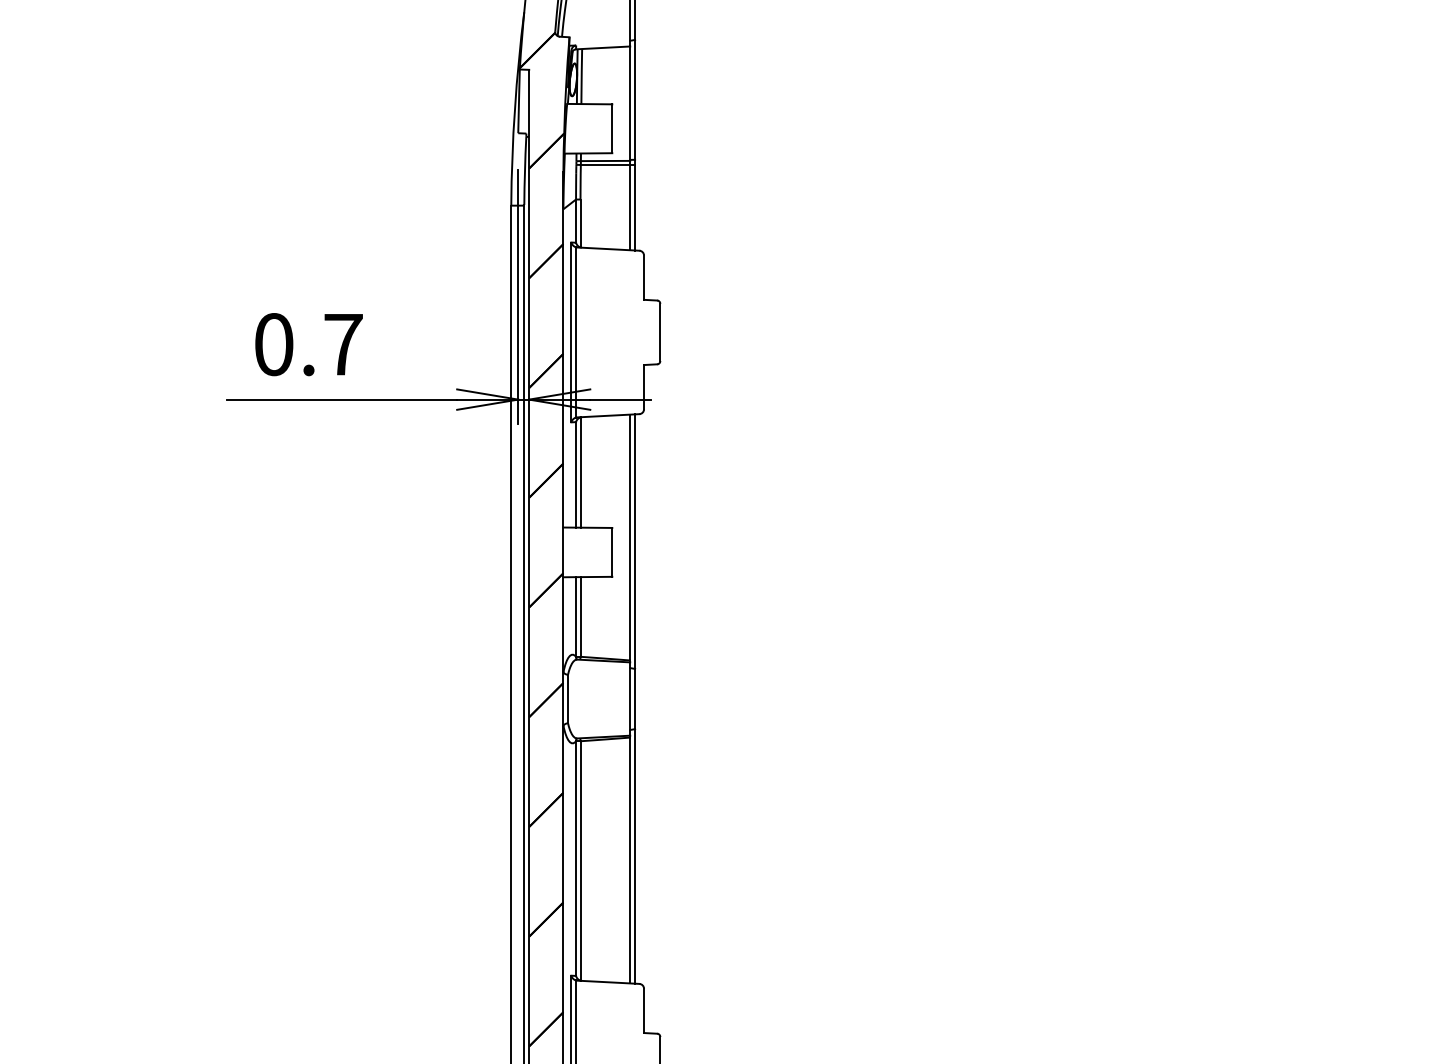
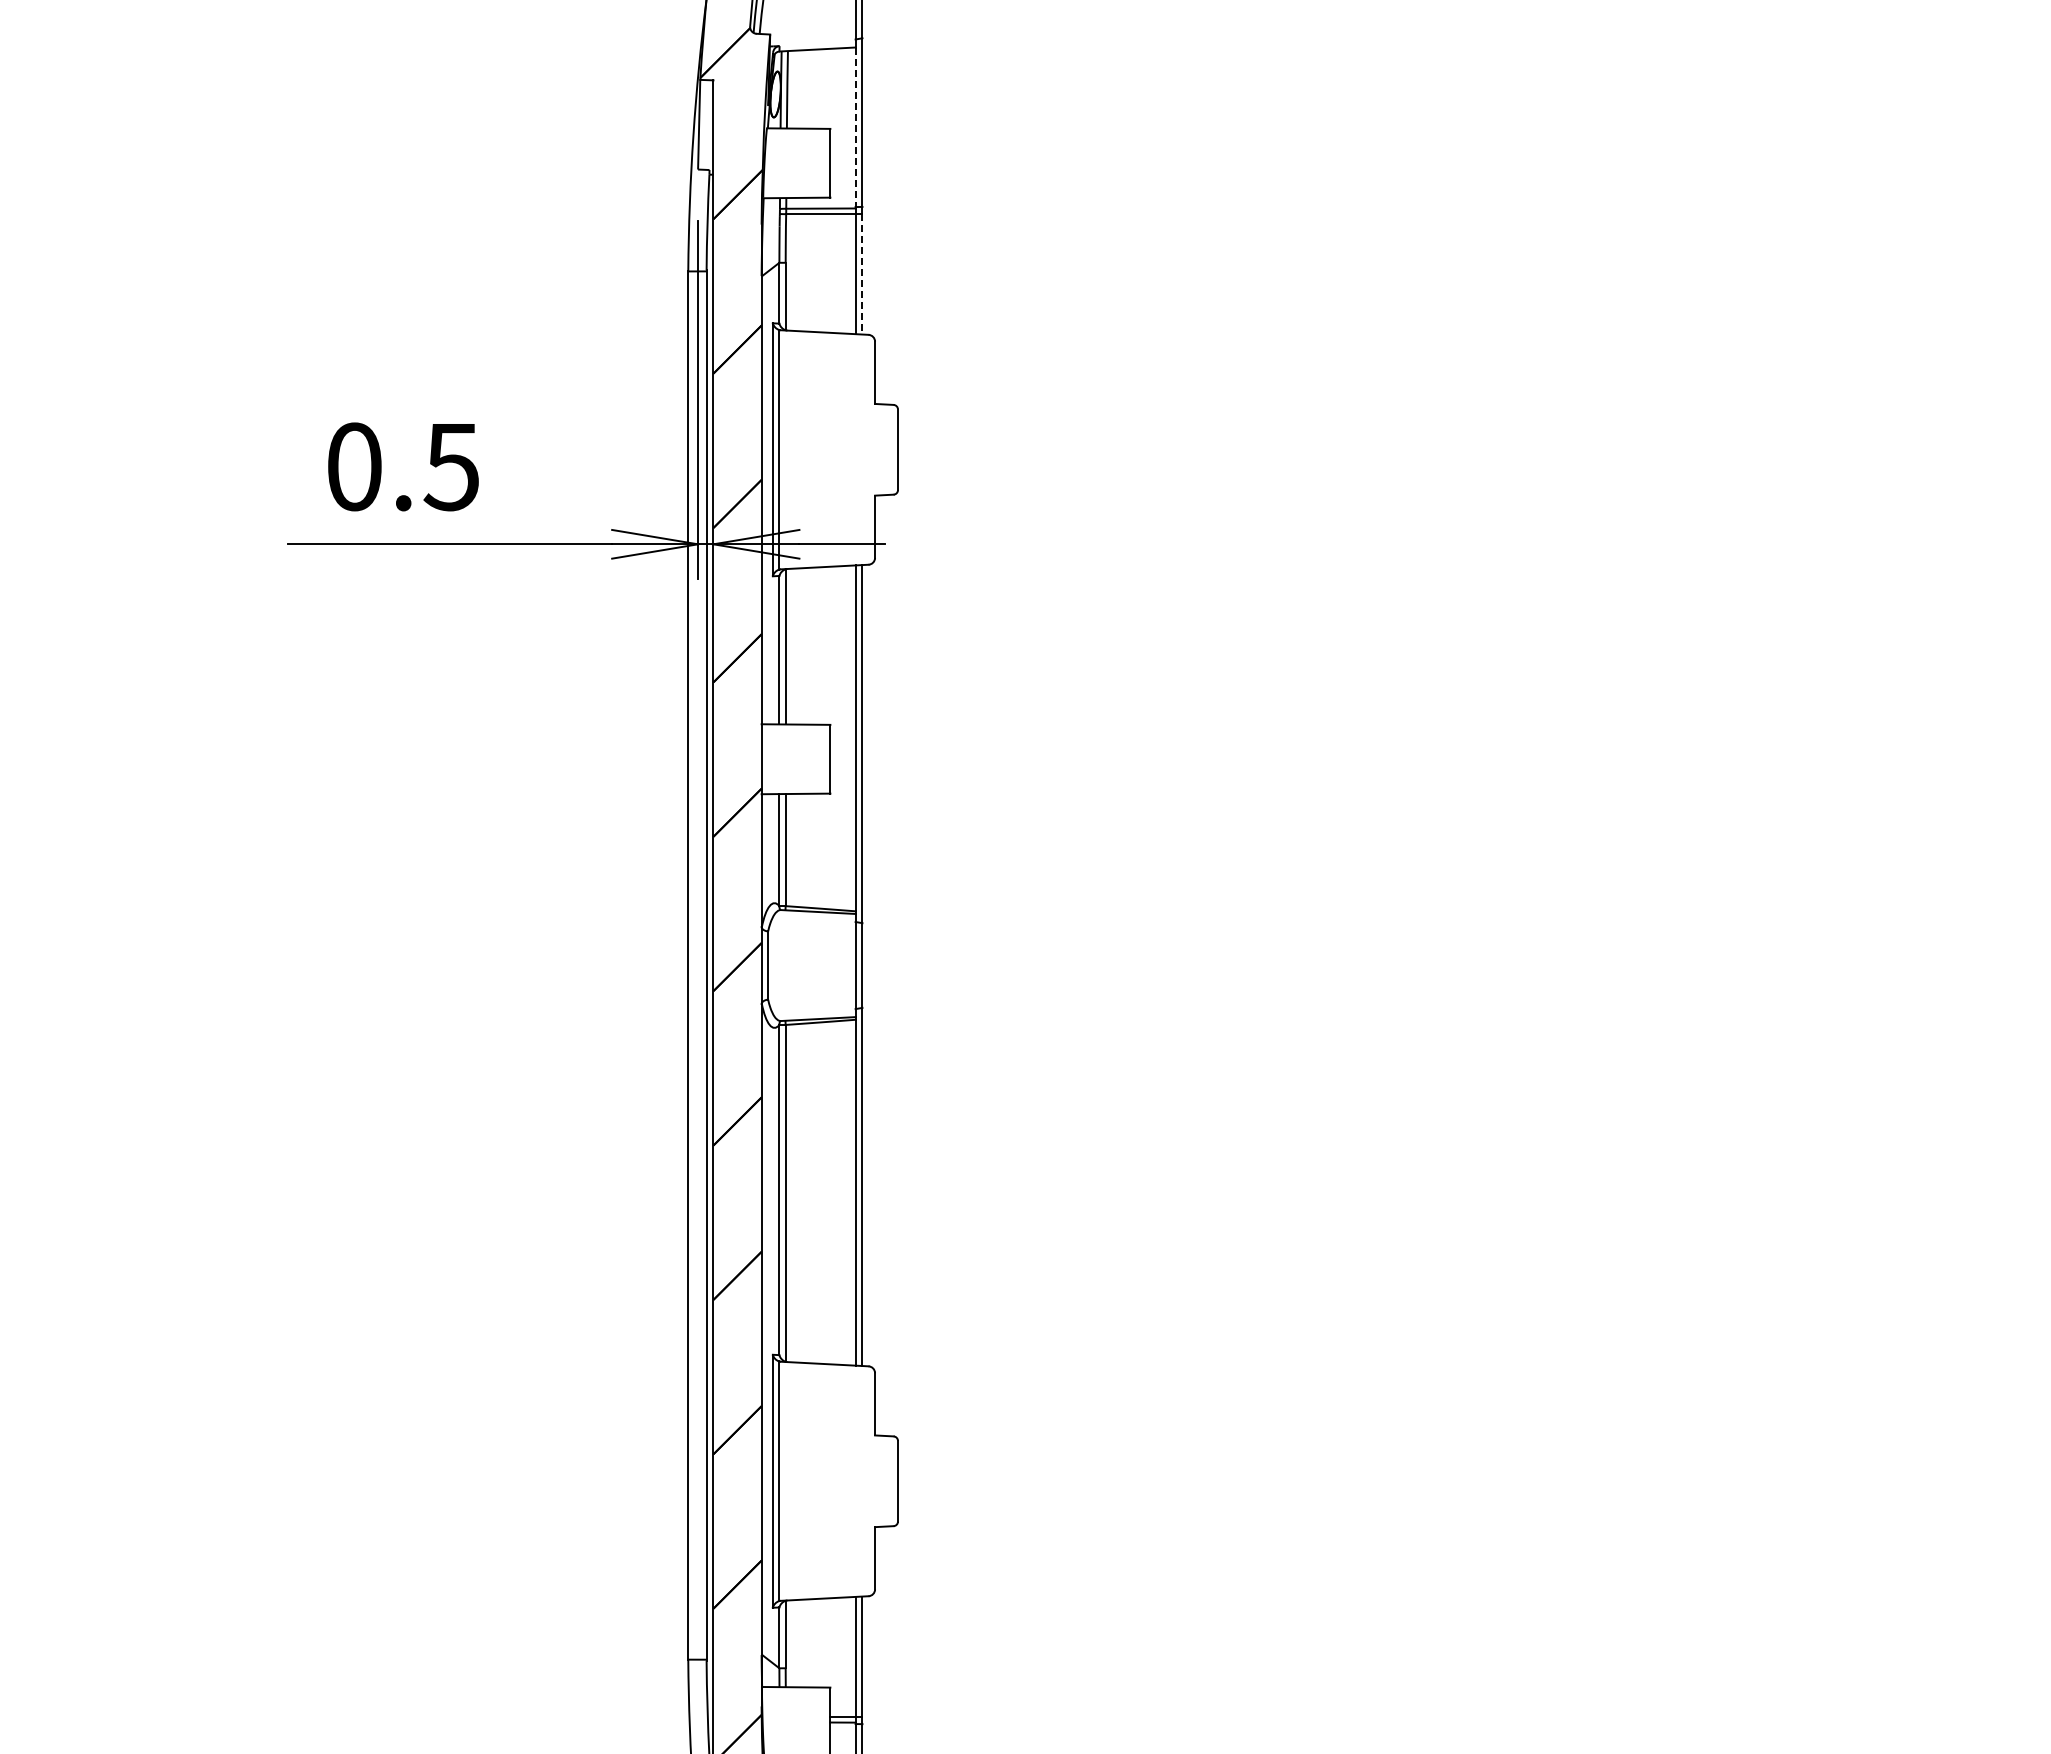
line: (630, 104) -> (855, 128), solid -> dashed
line: (635, 207) -> (862, 274), solid -> dashed
text: (342, 345) -> (451, 467), 0.7 -> 0.5

